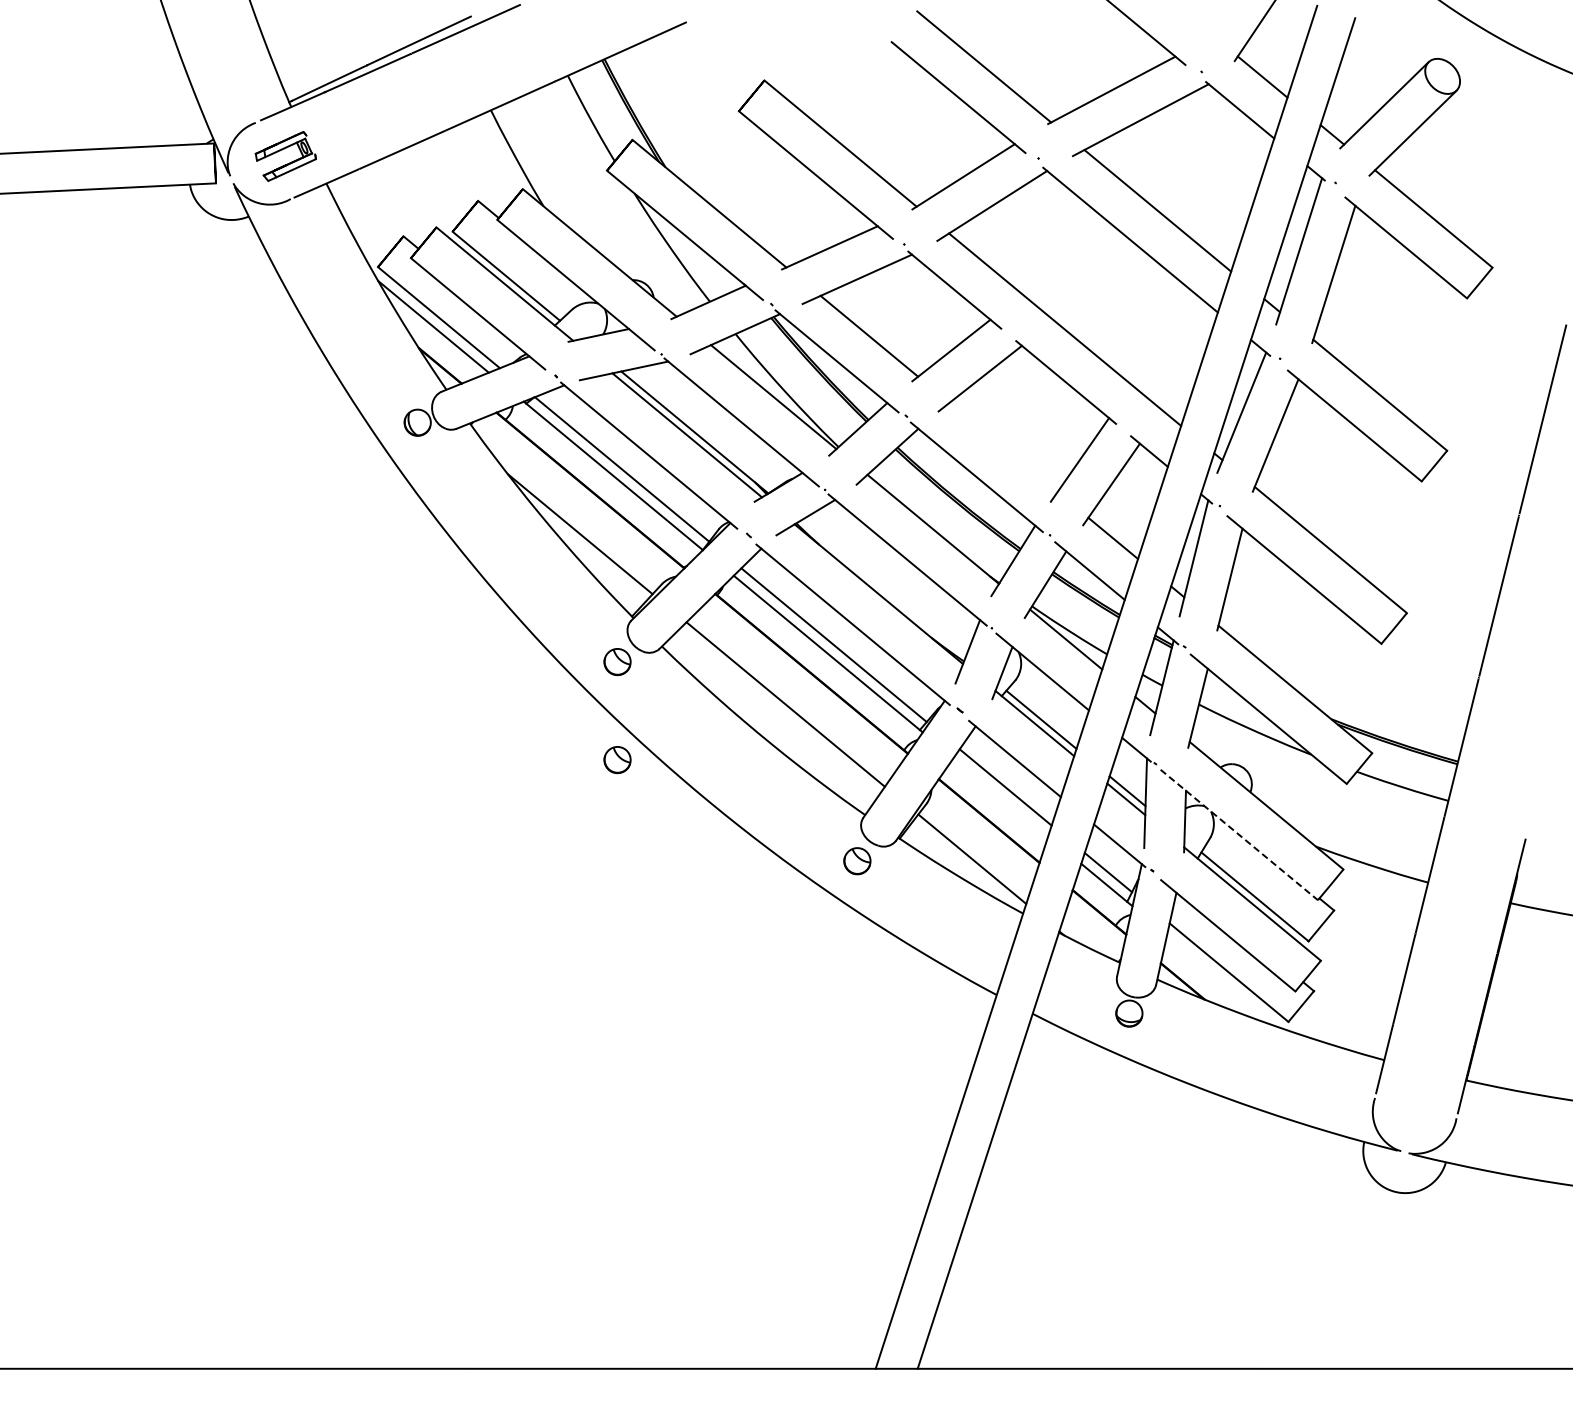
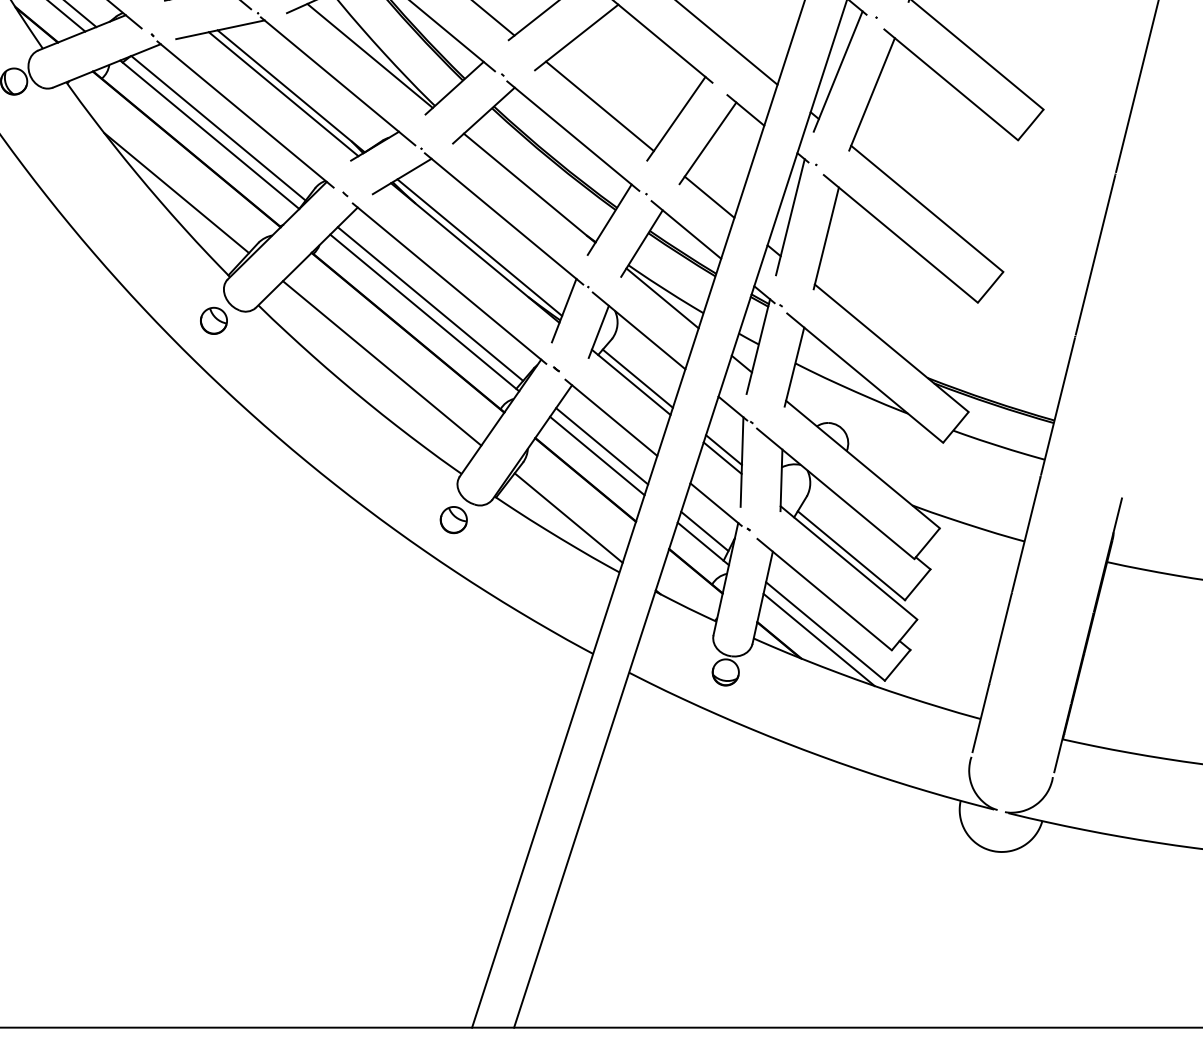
line: (1003, 447) -> (599, 106), added
line: (883, 588) -> (479, 247), added
part: (617, 760) -> (213, 419), removed
line: (1000, 797) -> (596, 456), added
line: (1239, 835) -> (835, 494), dashed -> solid
line: (1222, 981) -> (818, 640), added

